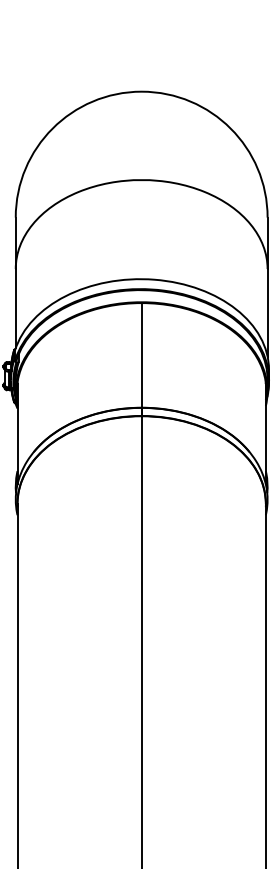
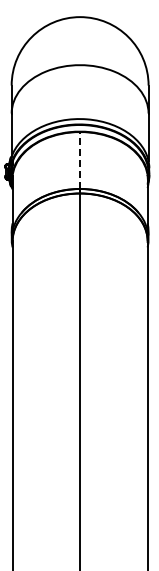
line: (142, 355) -> (80, 160), solid -> dashed

